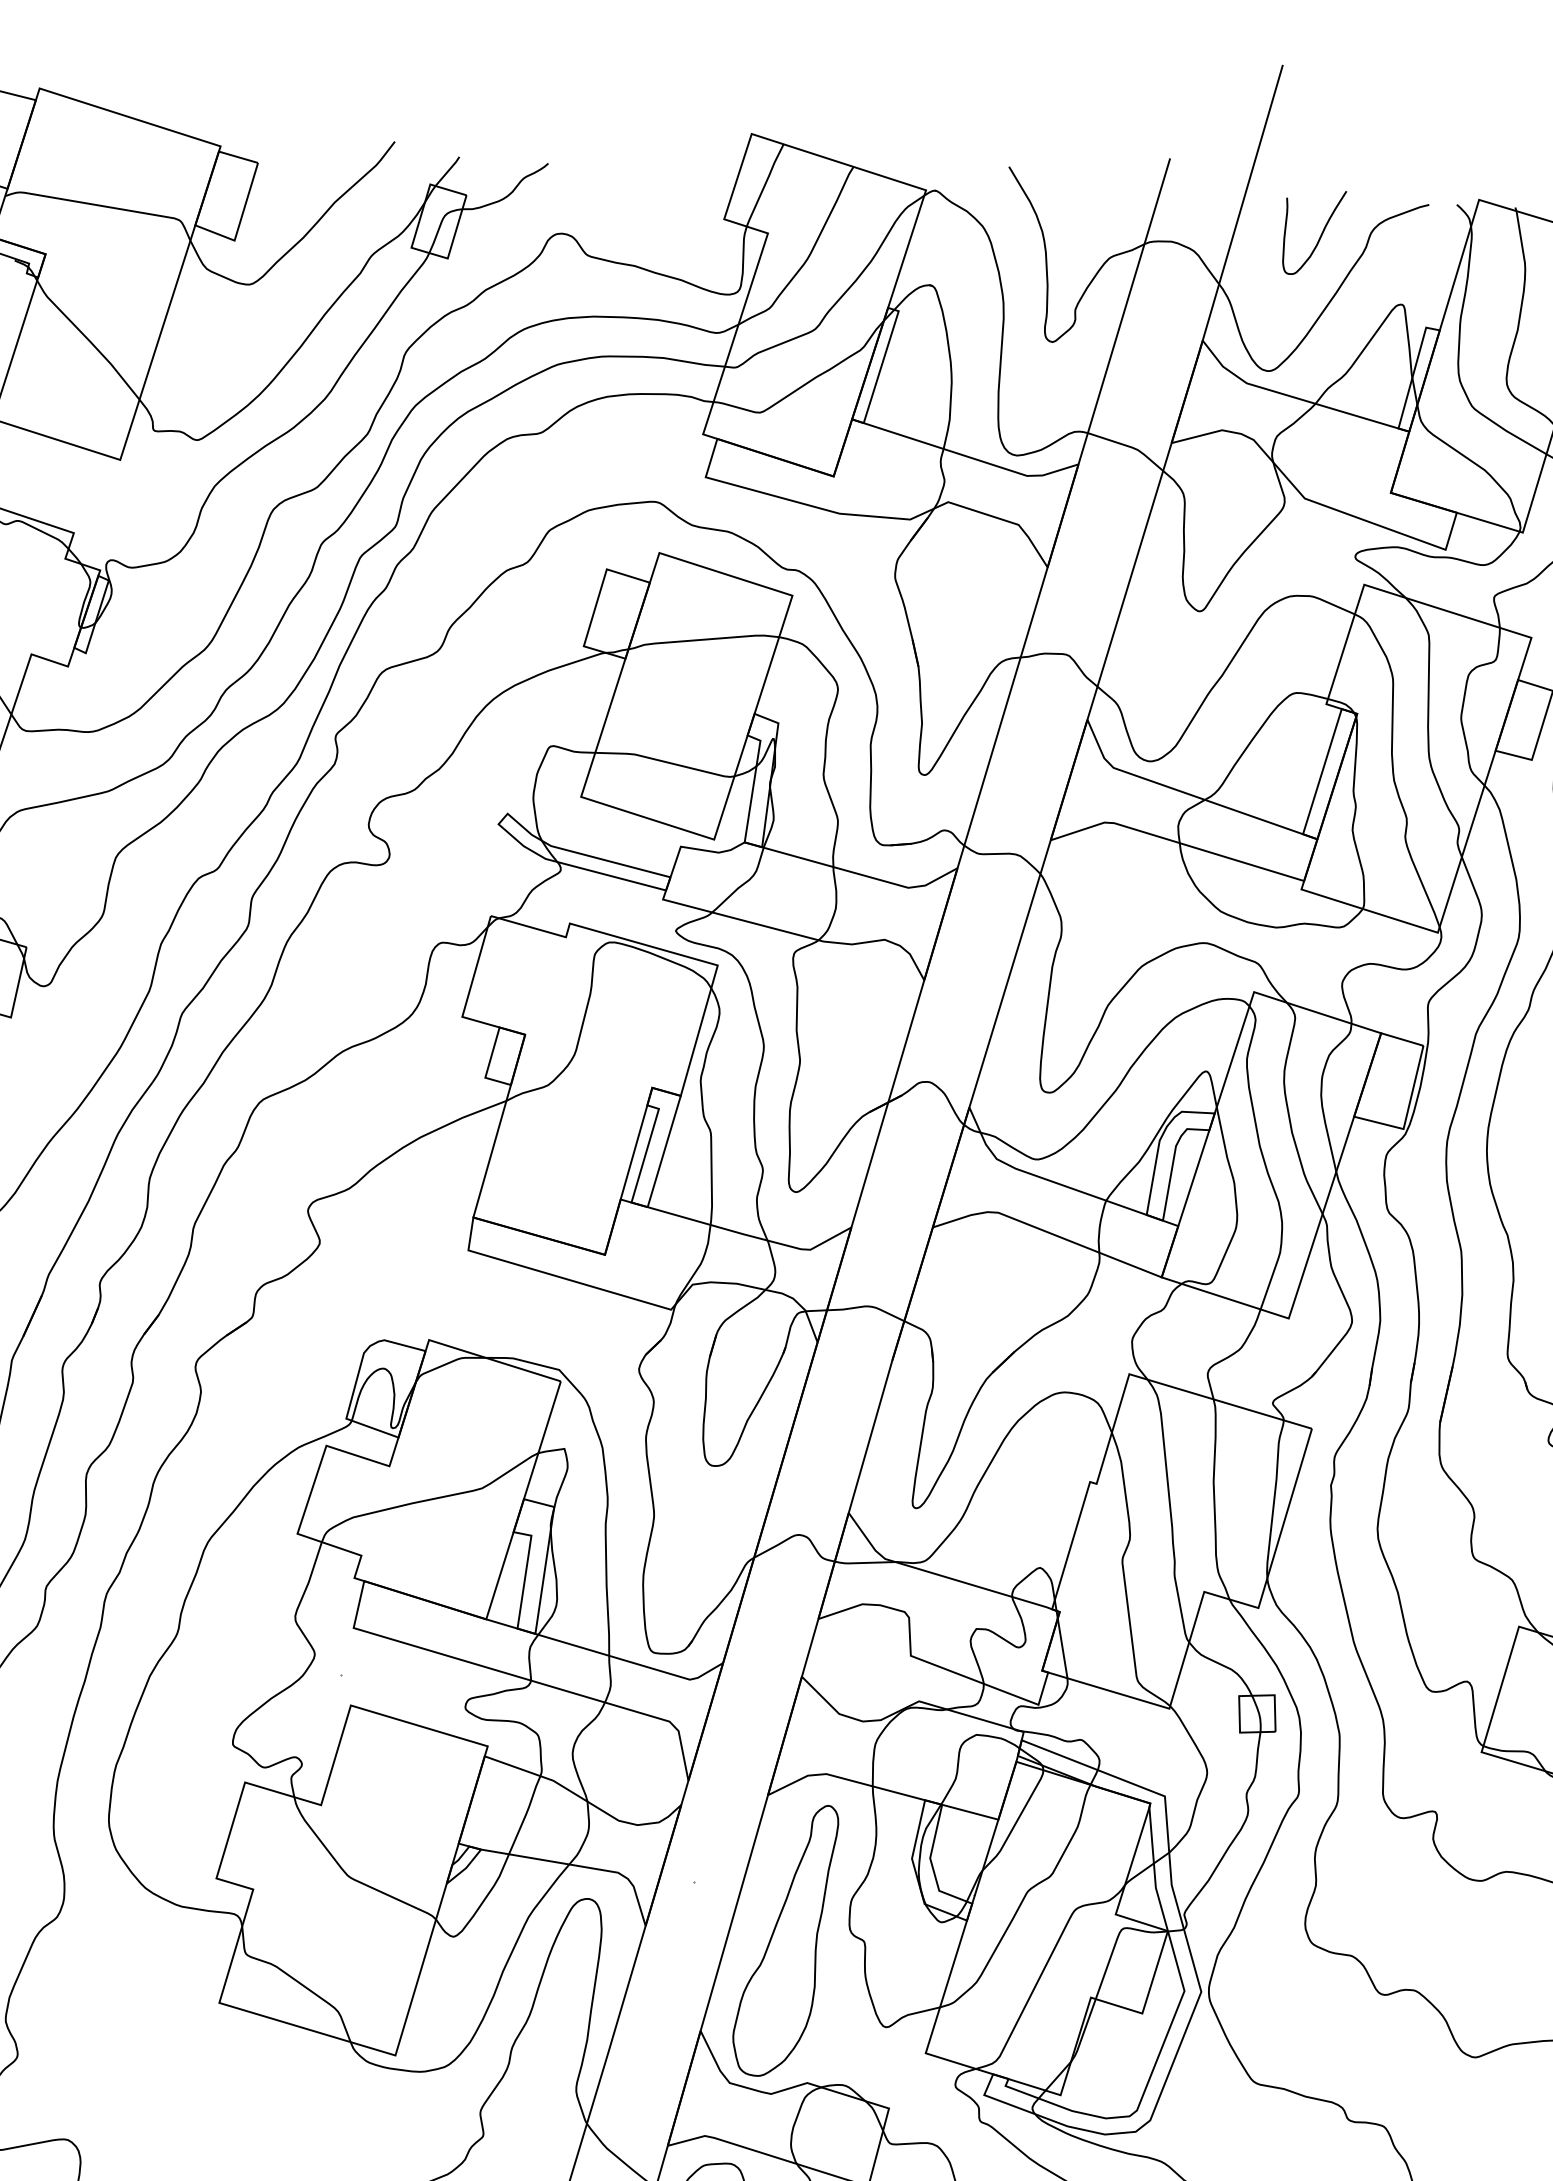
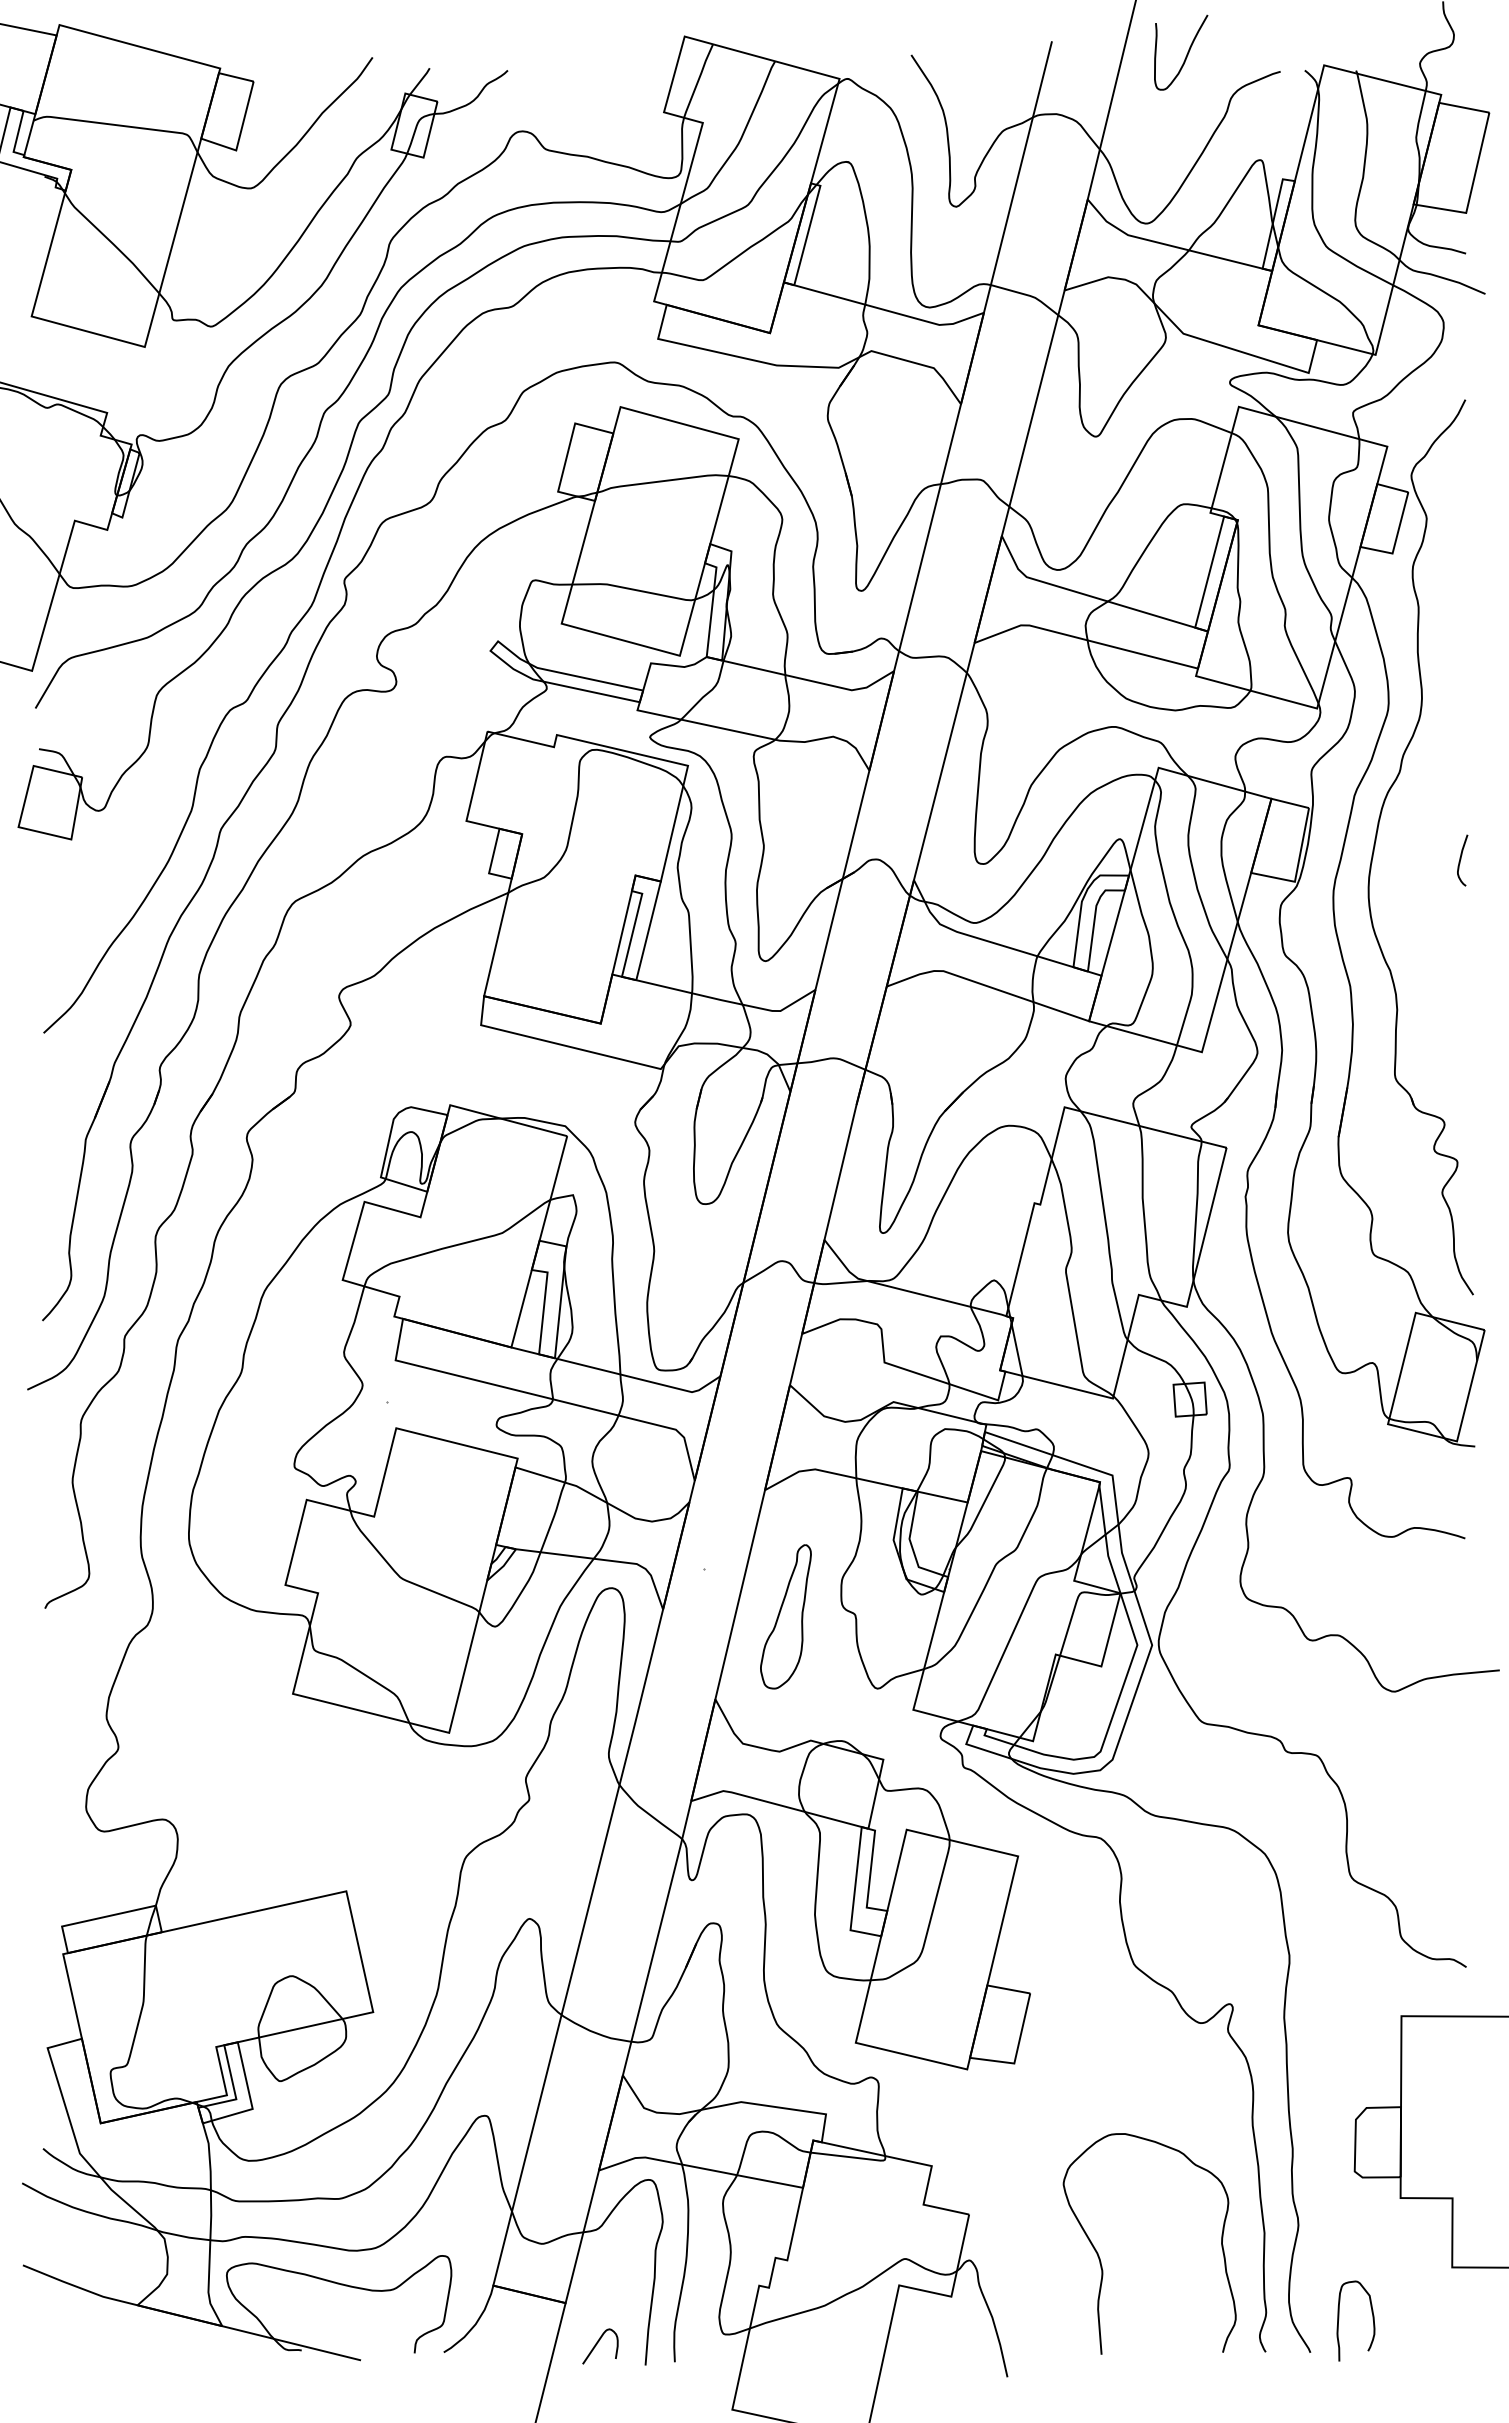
curve: (1320, 235) -> (1186, 54), moved
part: (784, 1940) -> (785, 1616), size x0.6

